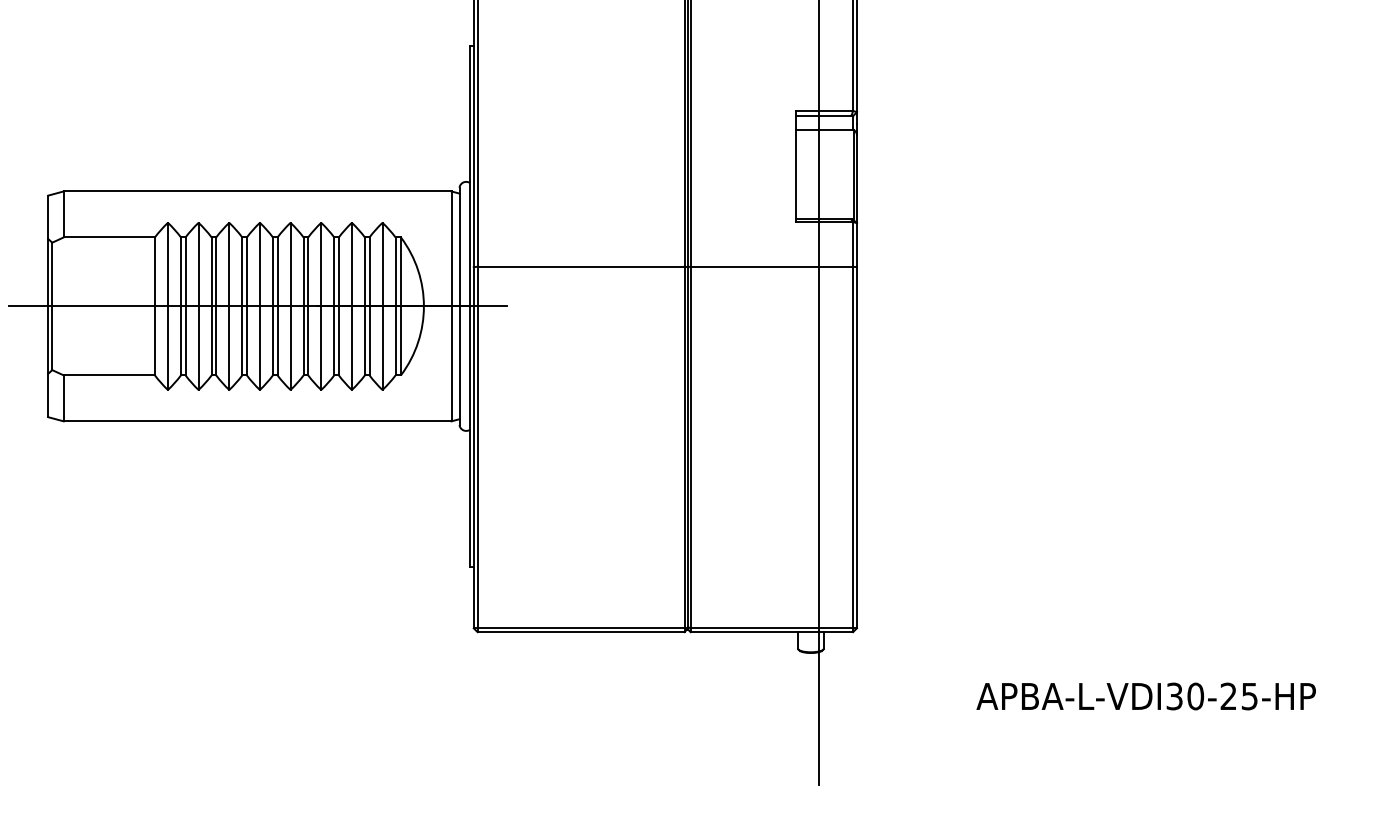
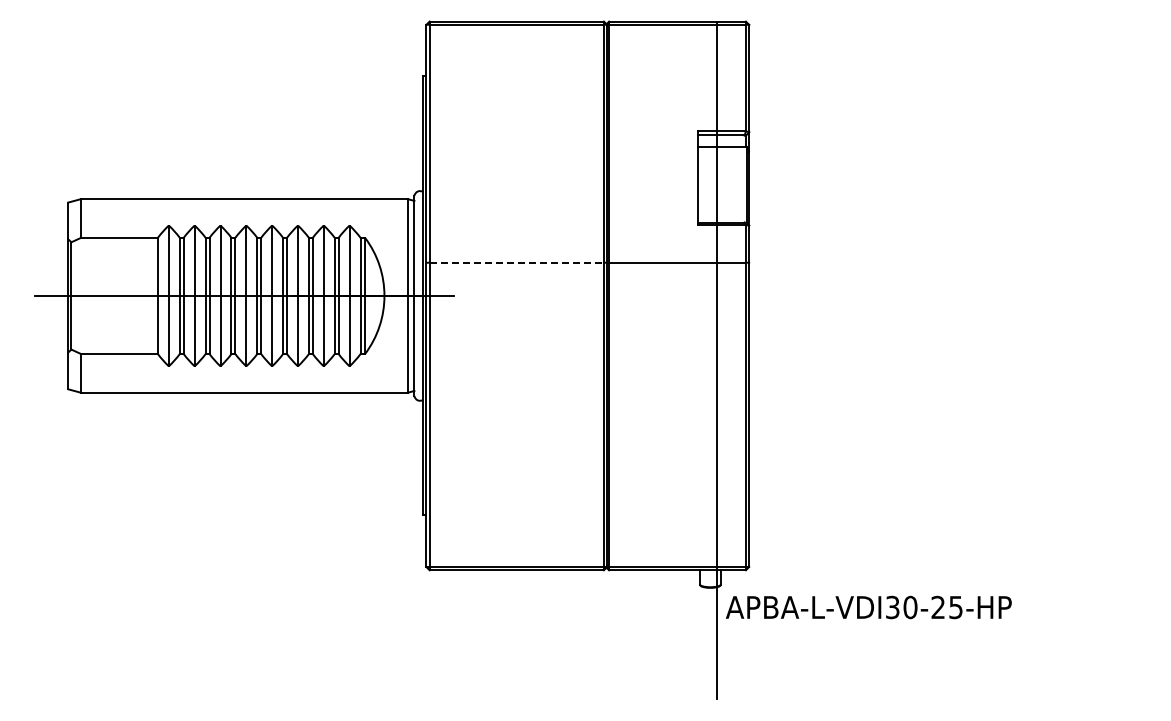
line: (581, 266) -> (517, 262), solid -> dashed
text: (1145, 696) -> (868, 607), moved

